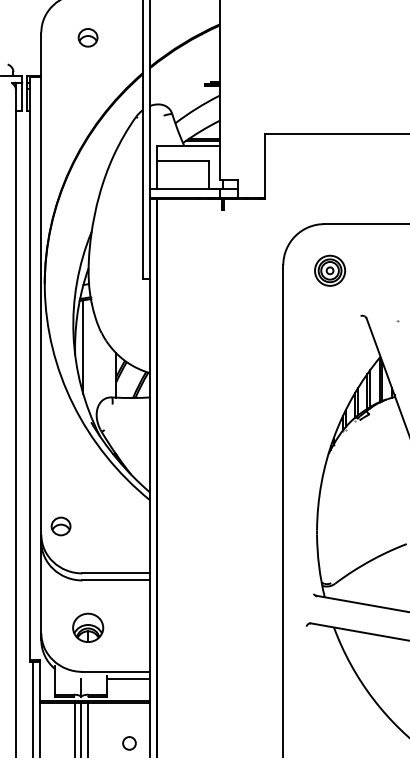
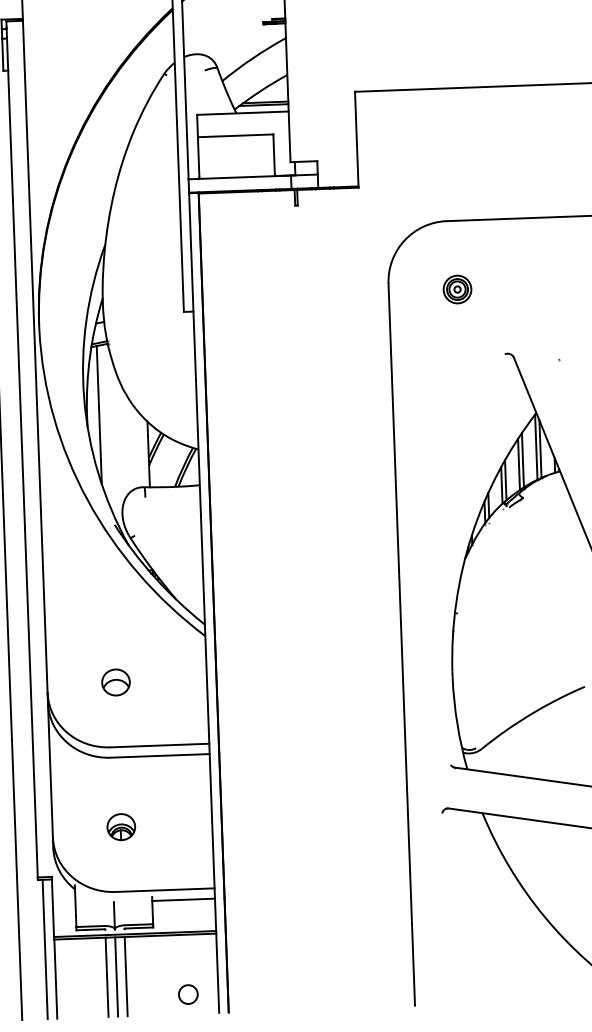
part: (329, 270) -> (456, 289), size x0.62
part: (60, 526) -> (115, 682), moved
part: (87, 627) -> (120, 826), size x0.62

